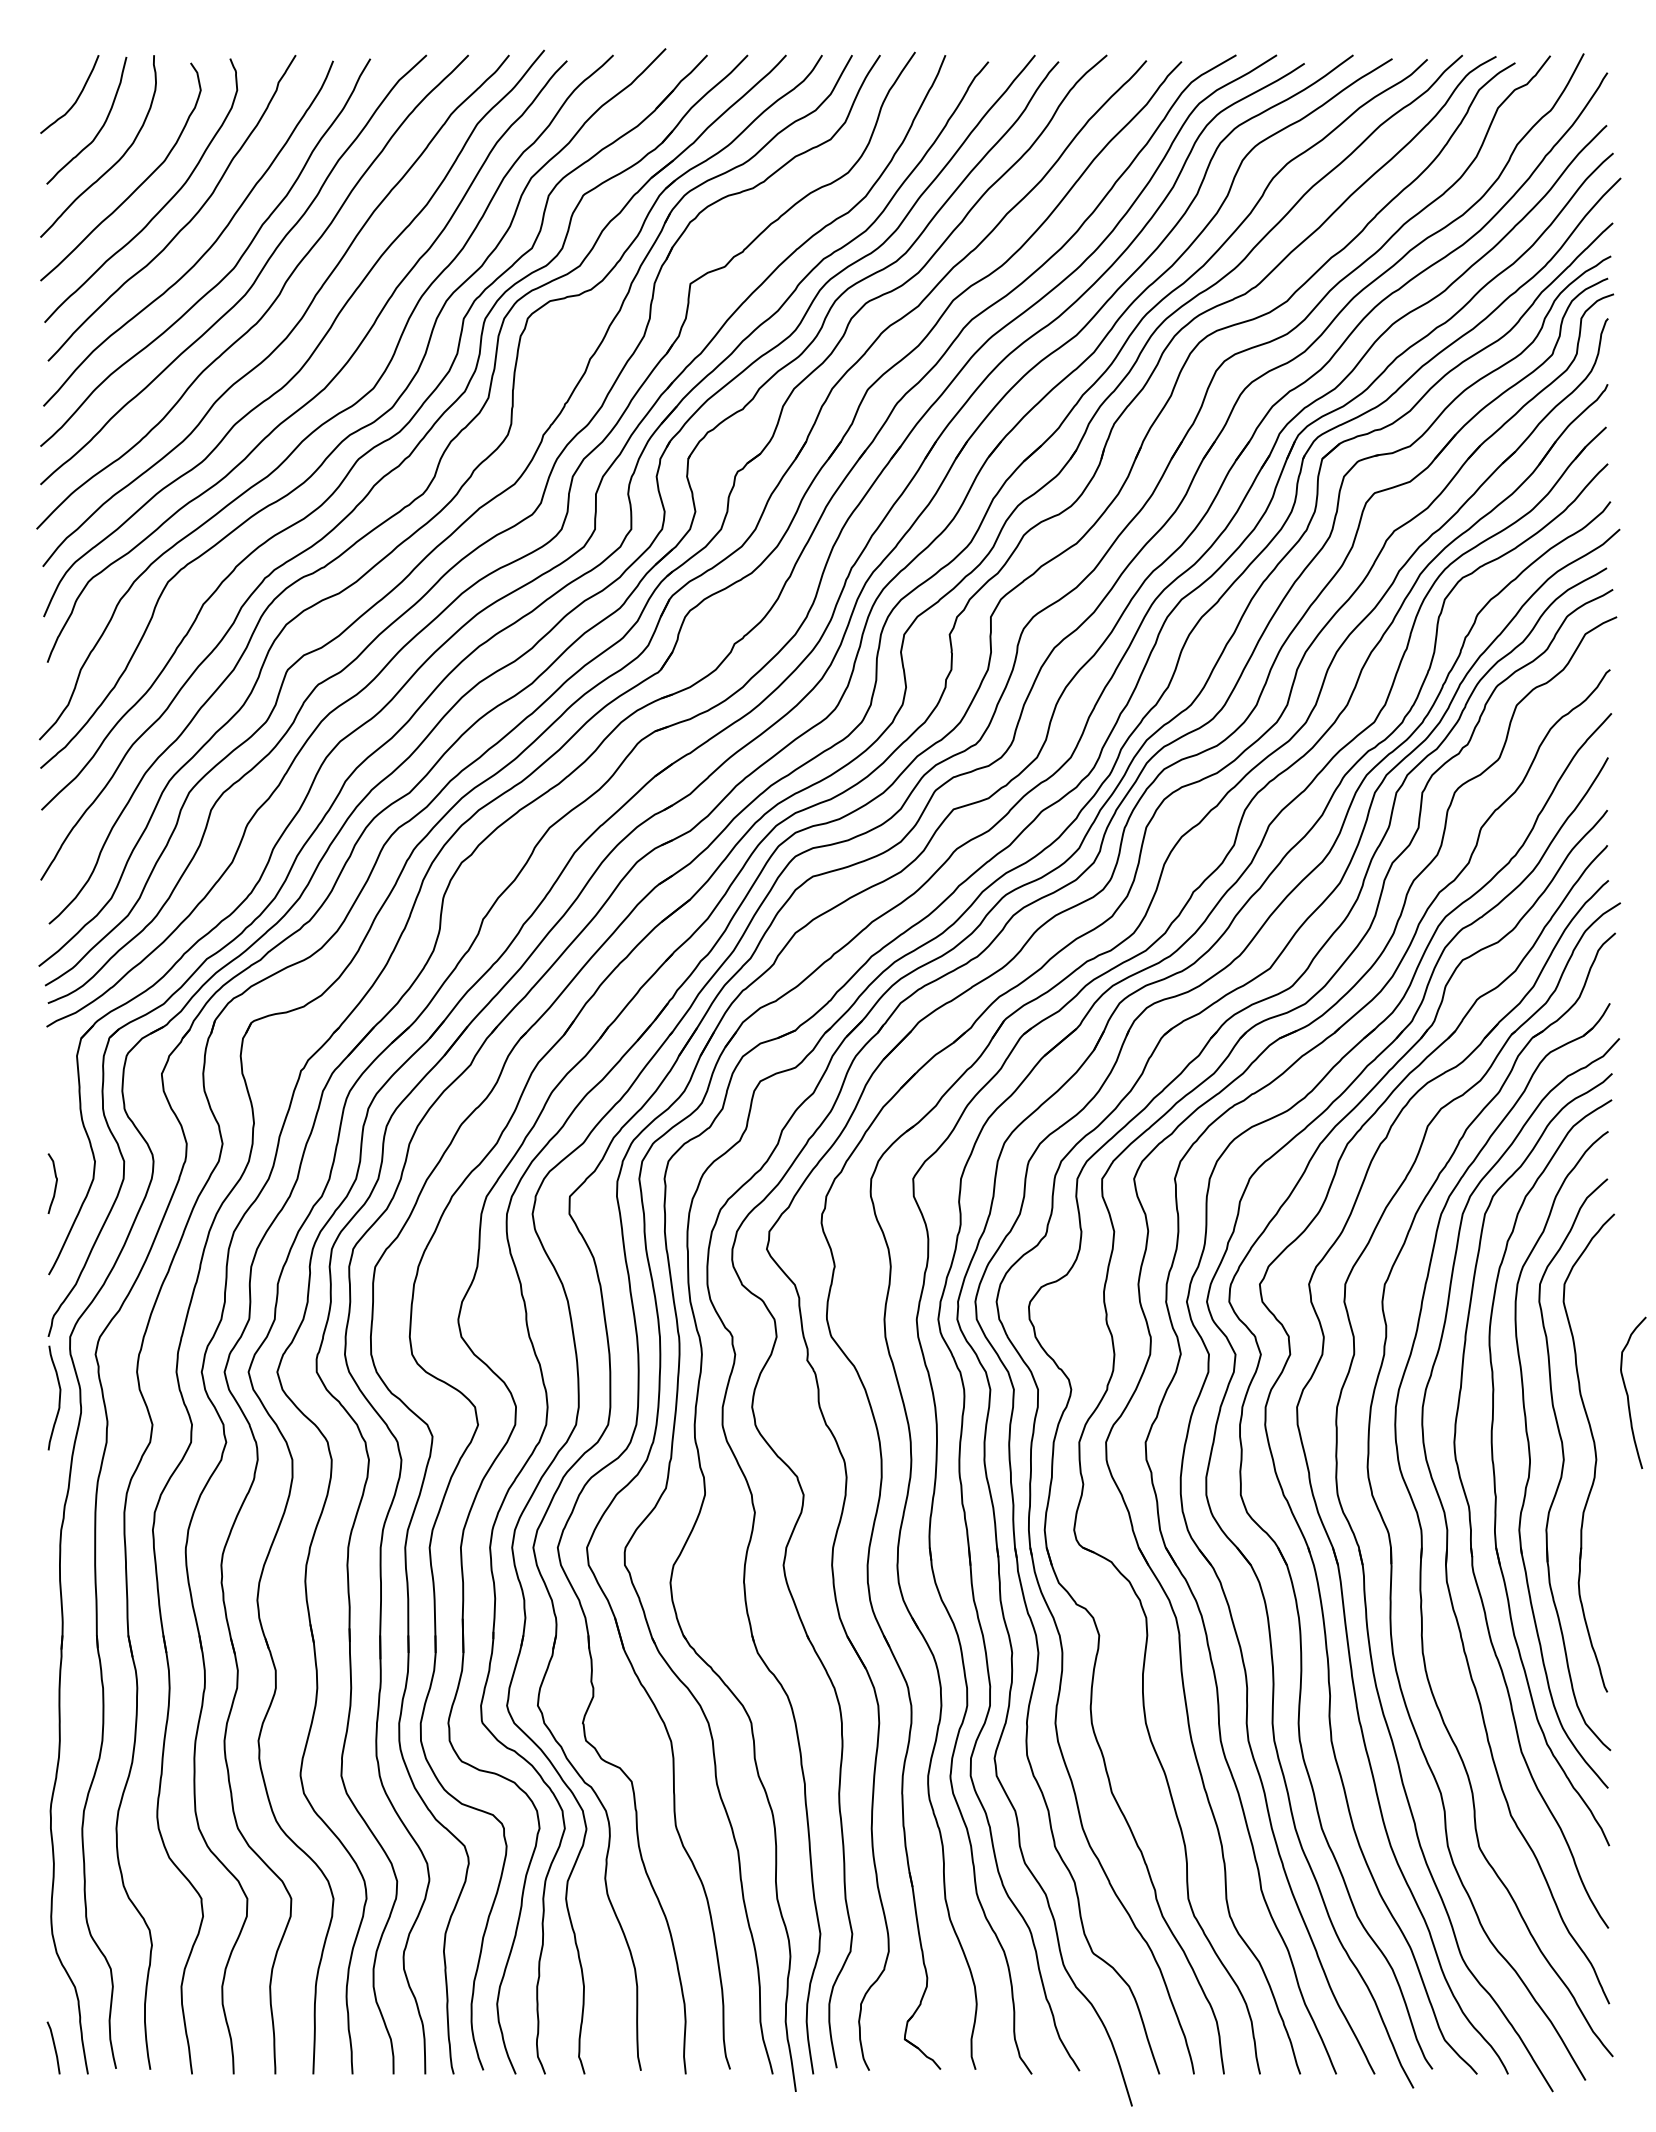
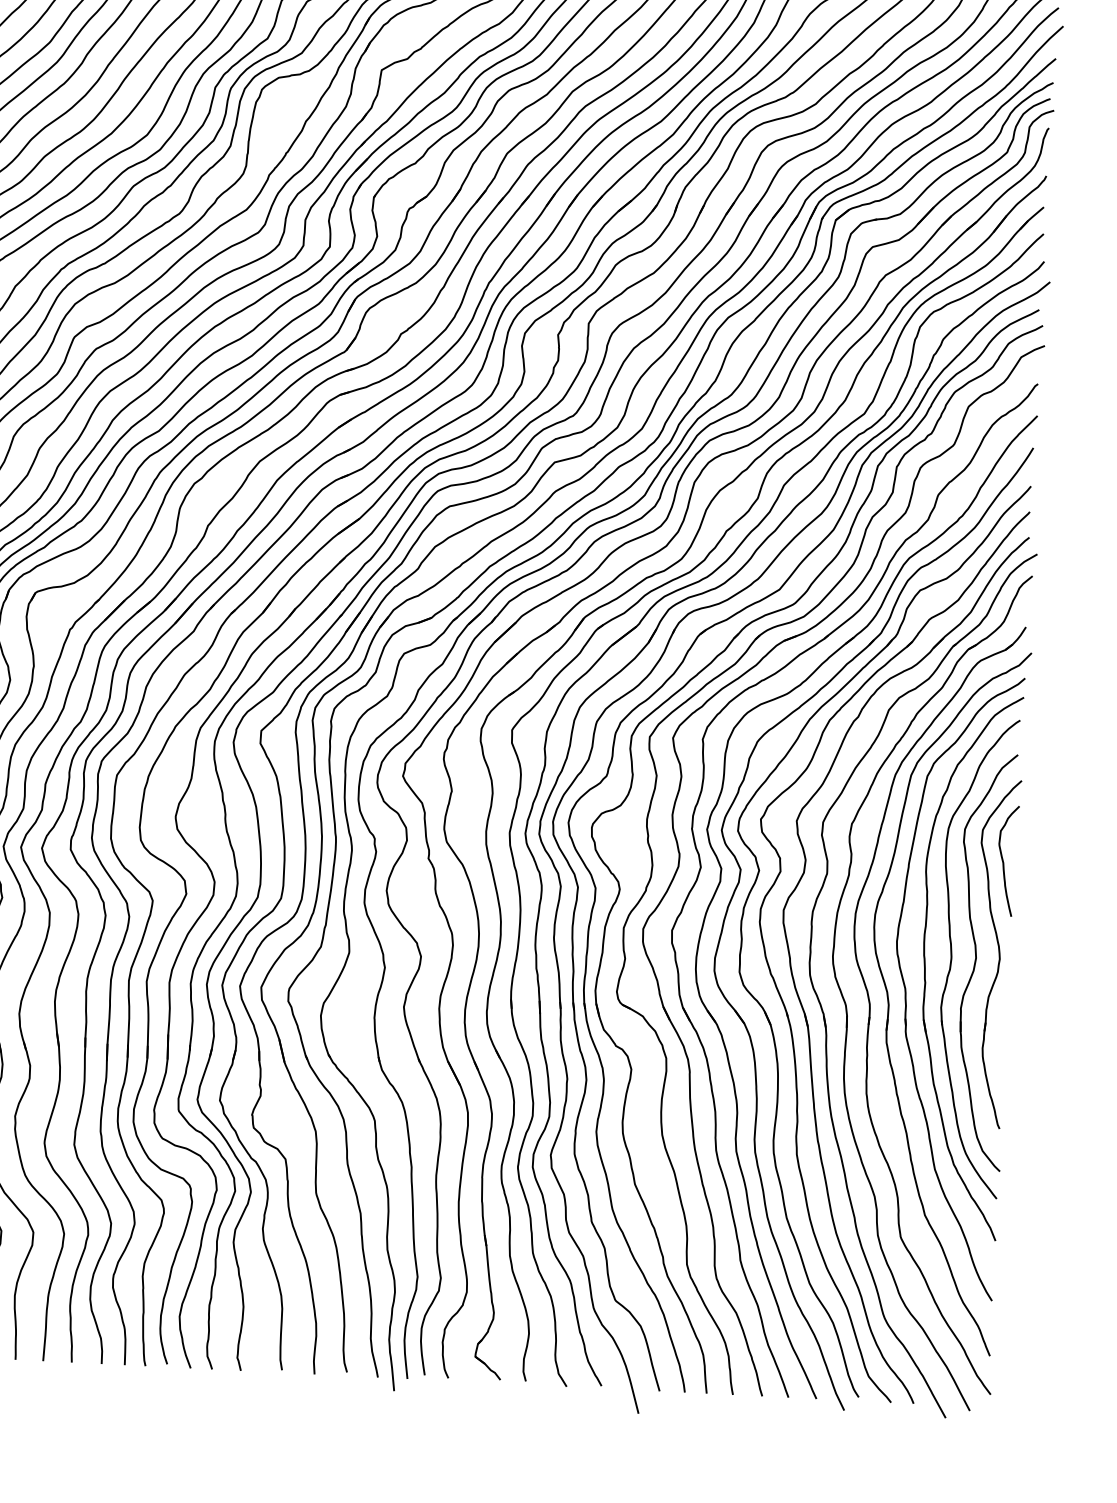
curve: (1628, 1394) -> (1003, 862), moved

